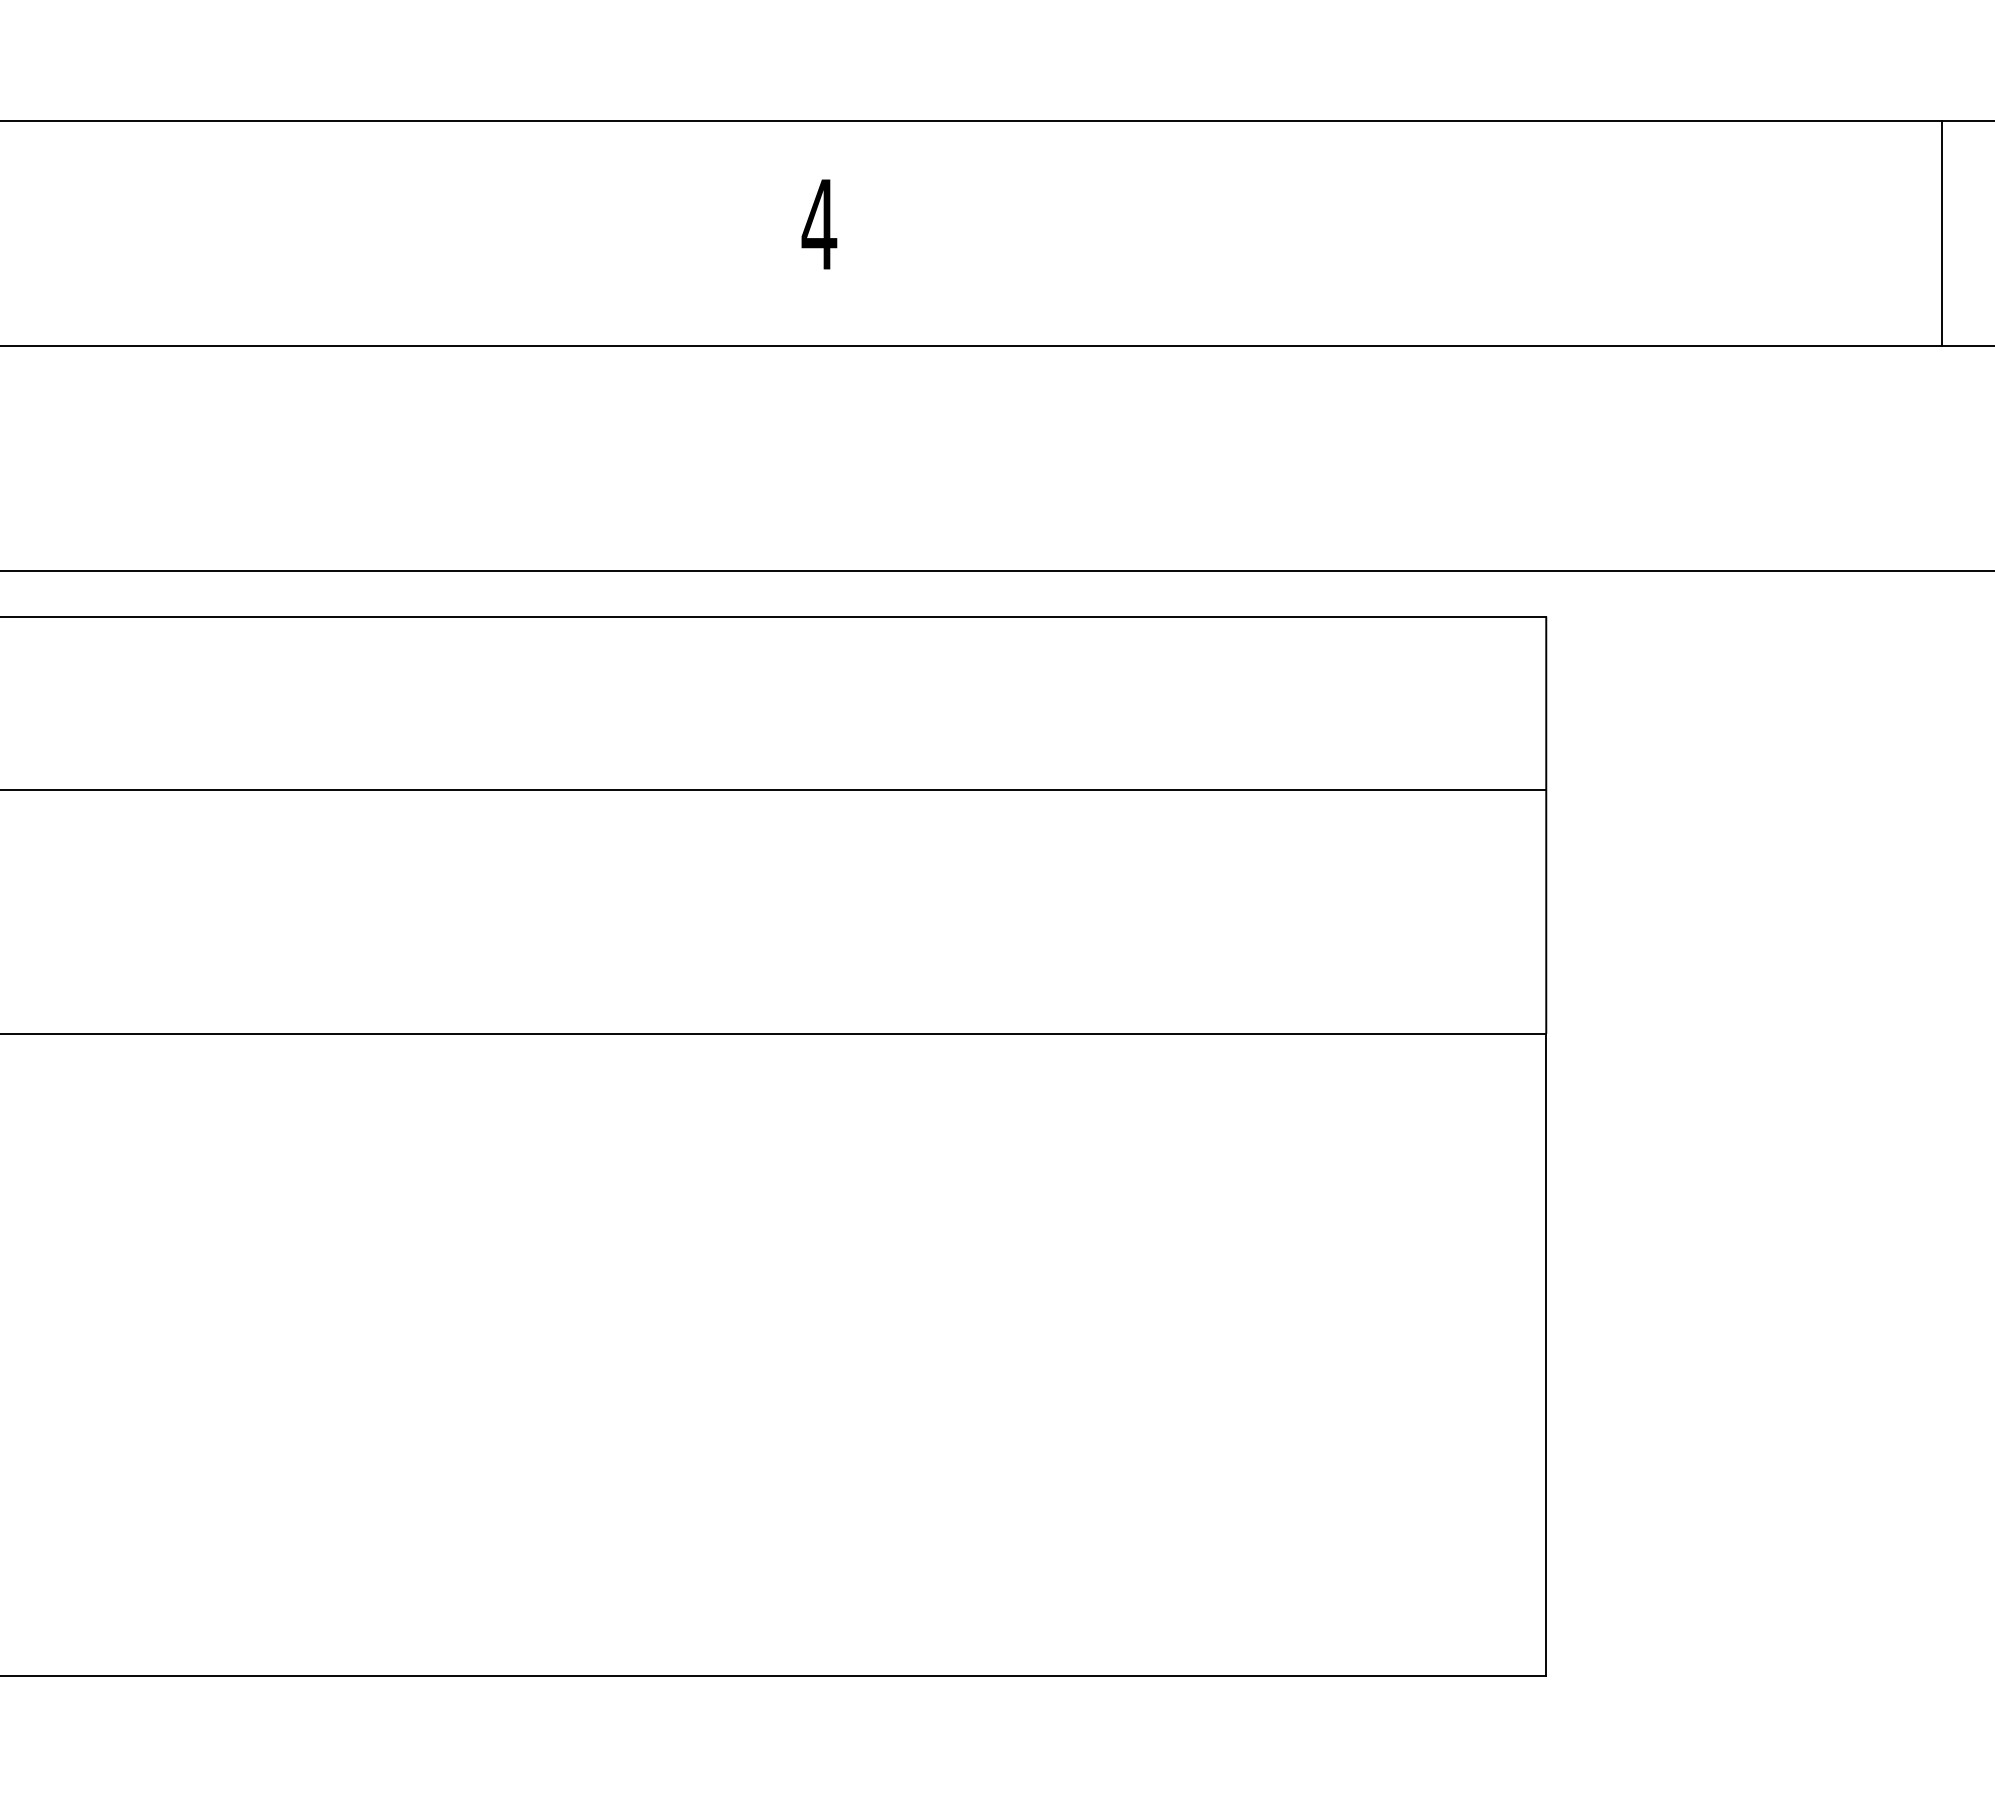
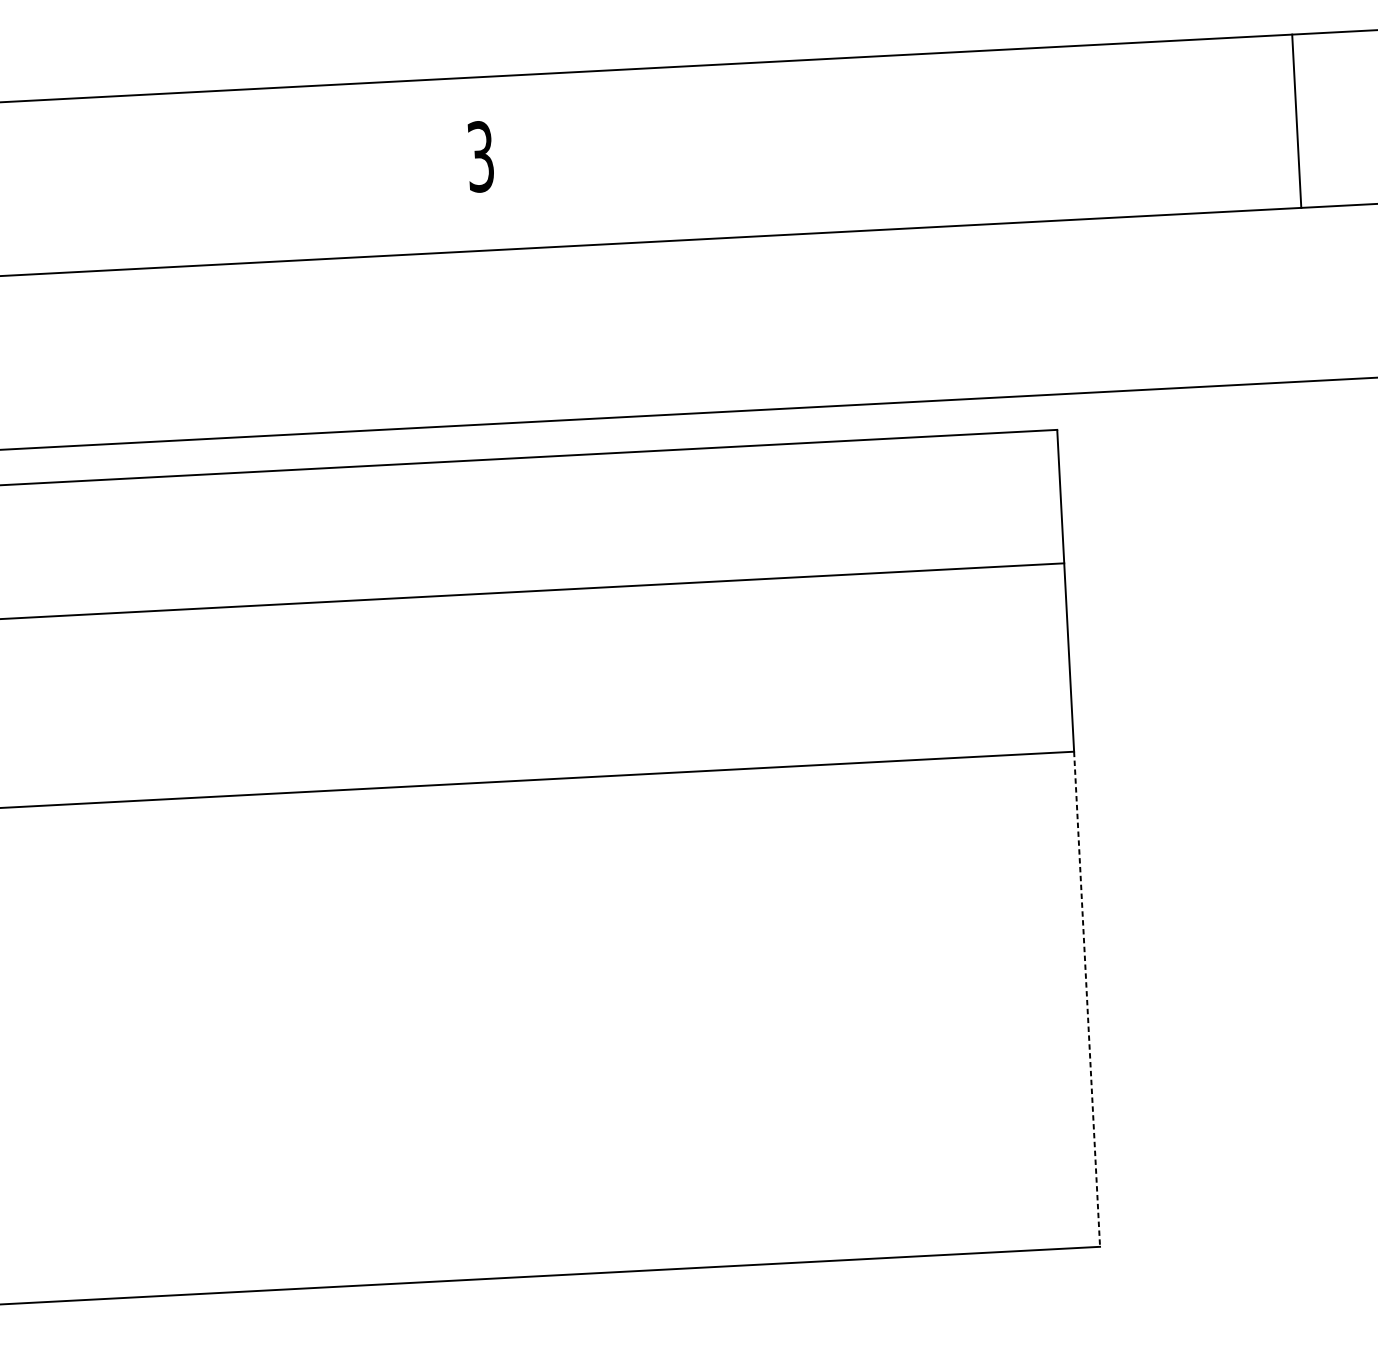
text: (819, 224) -> (480, 156), 4 -> 3
line: (1941, 233) -> (1296, 121), moved
line: (1546, 1354) -> (1087, 999), solid -> dashed

